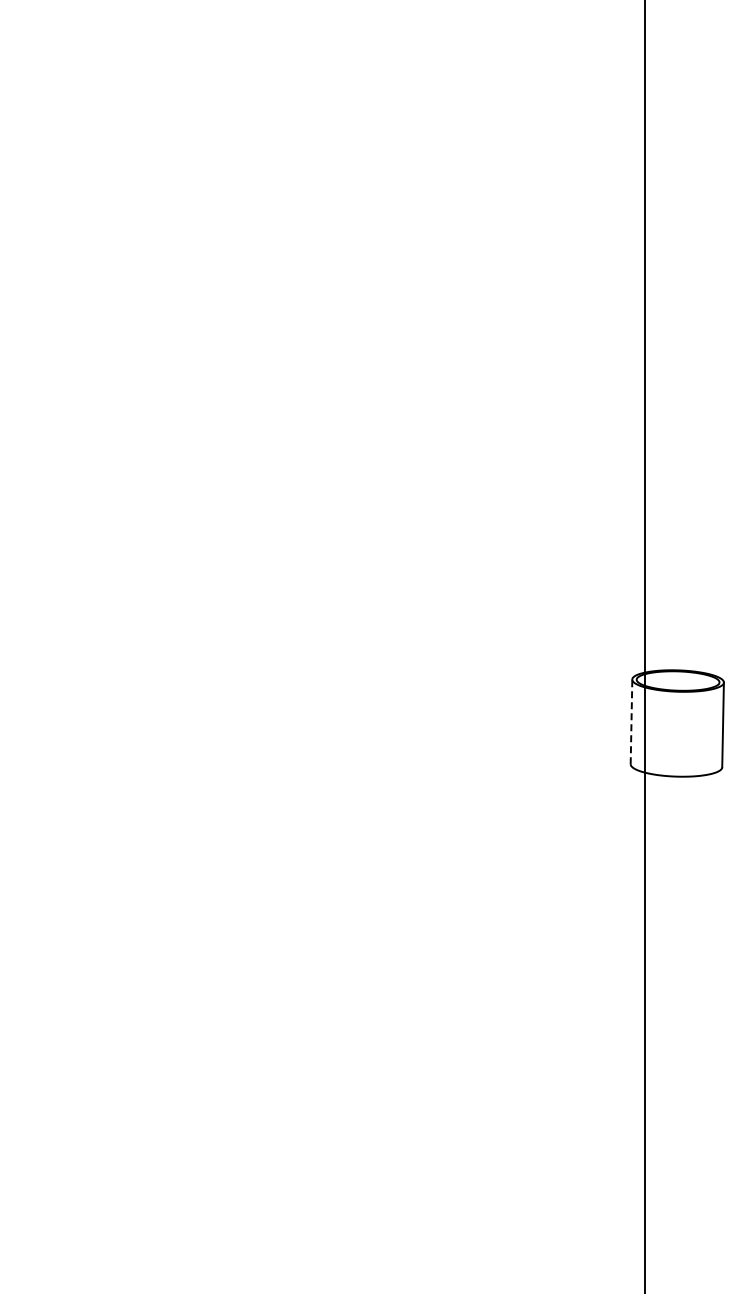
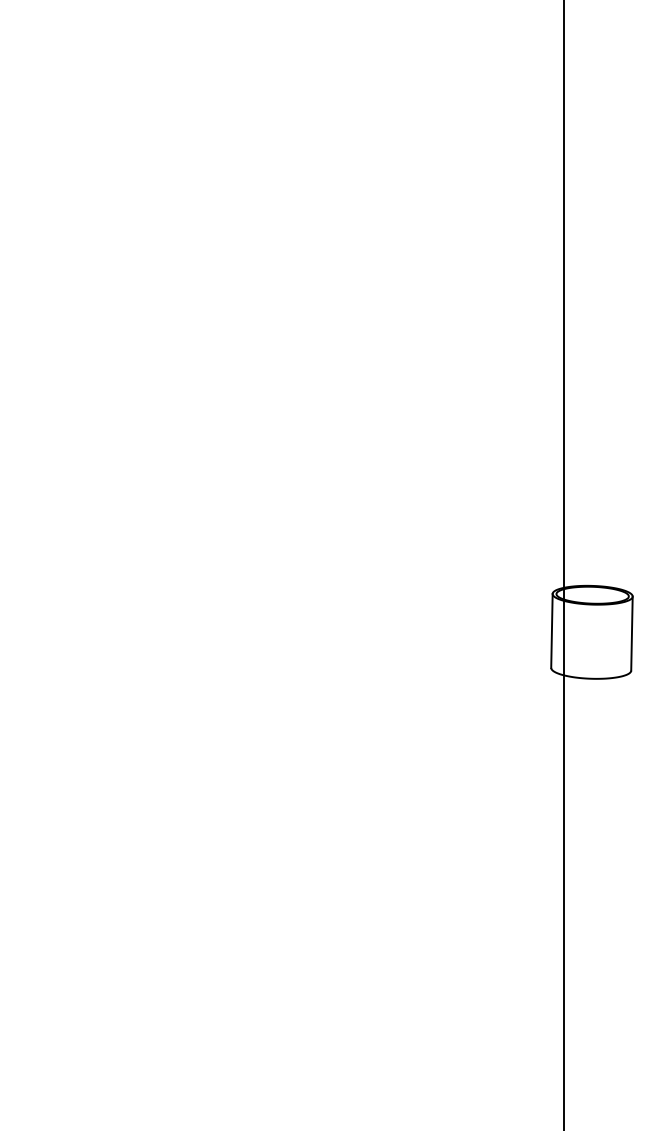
line: (631, 721) -> (551, 630), dashed -> solid

